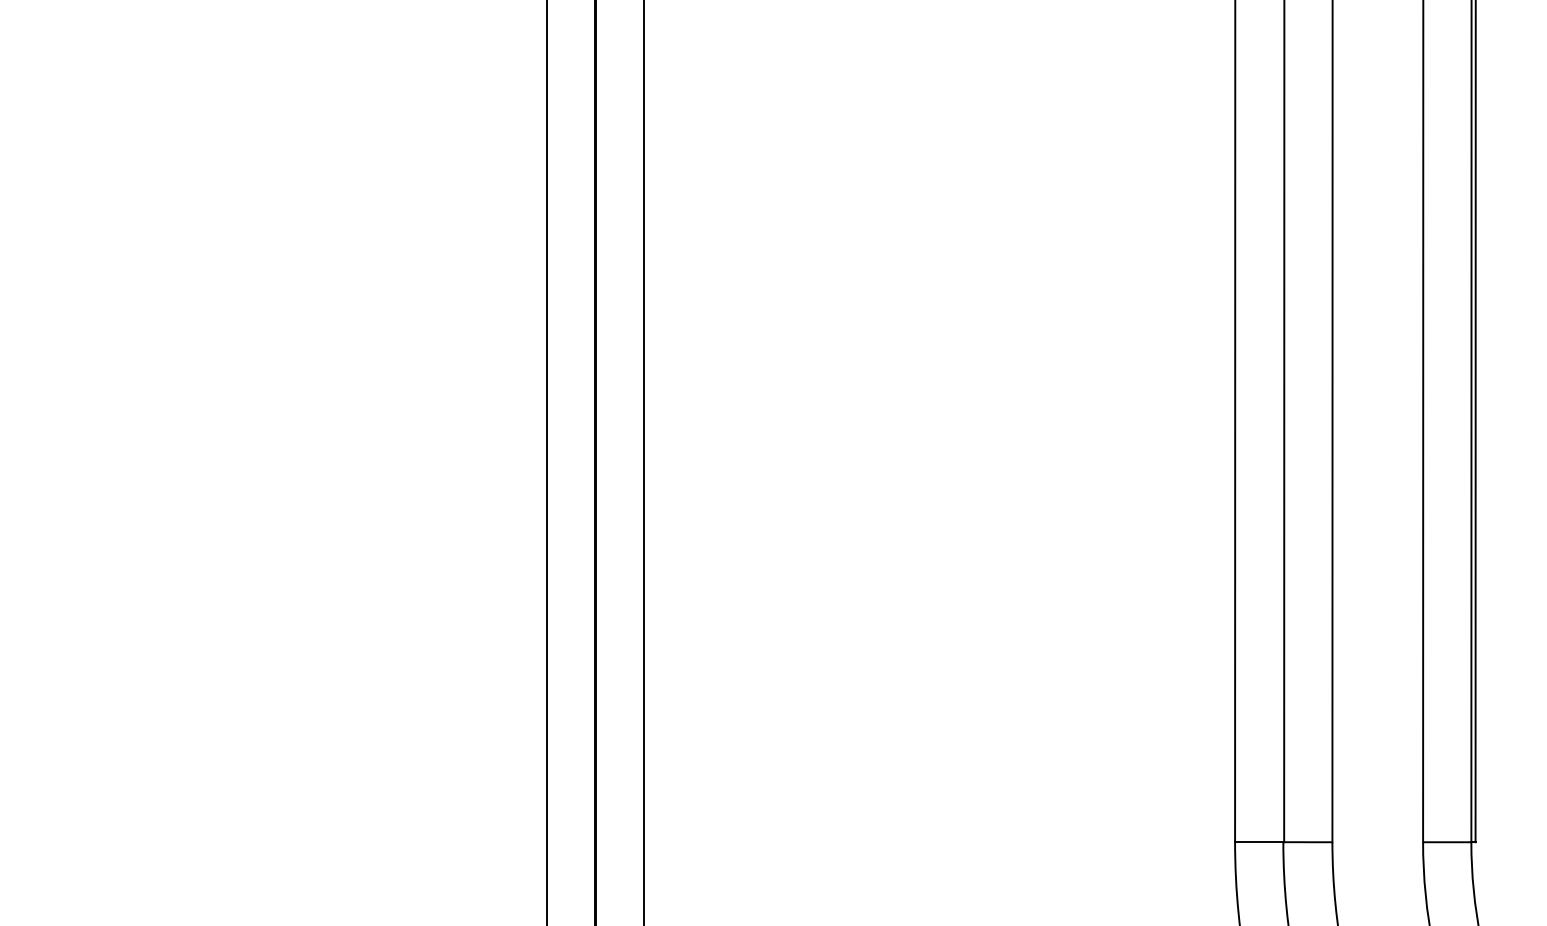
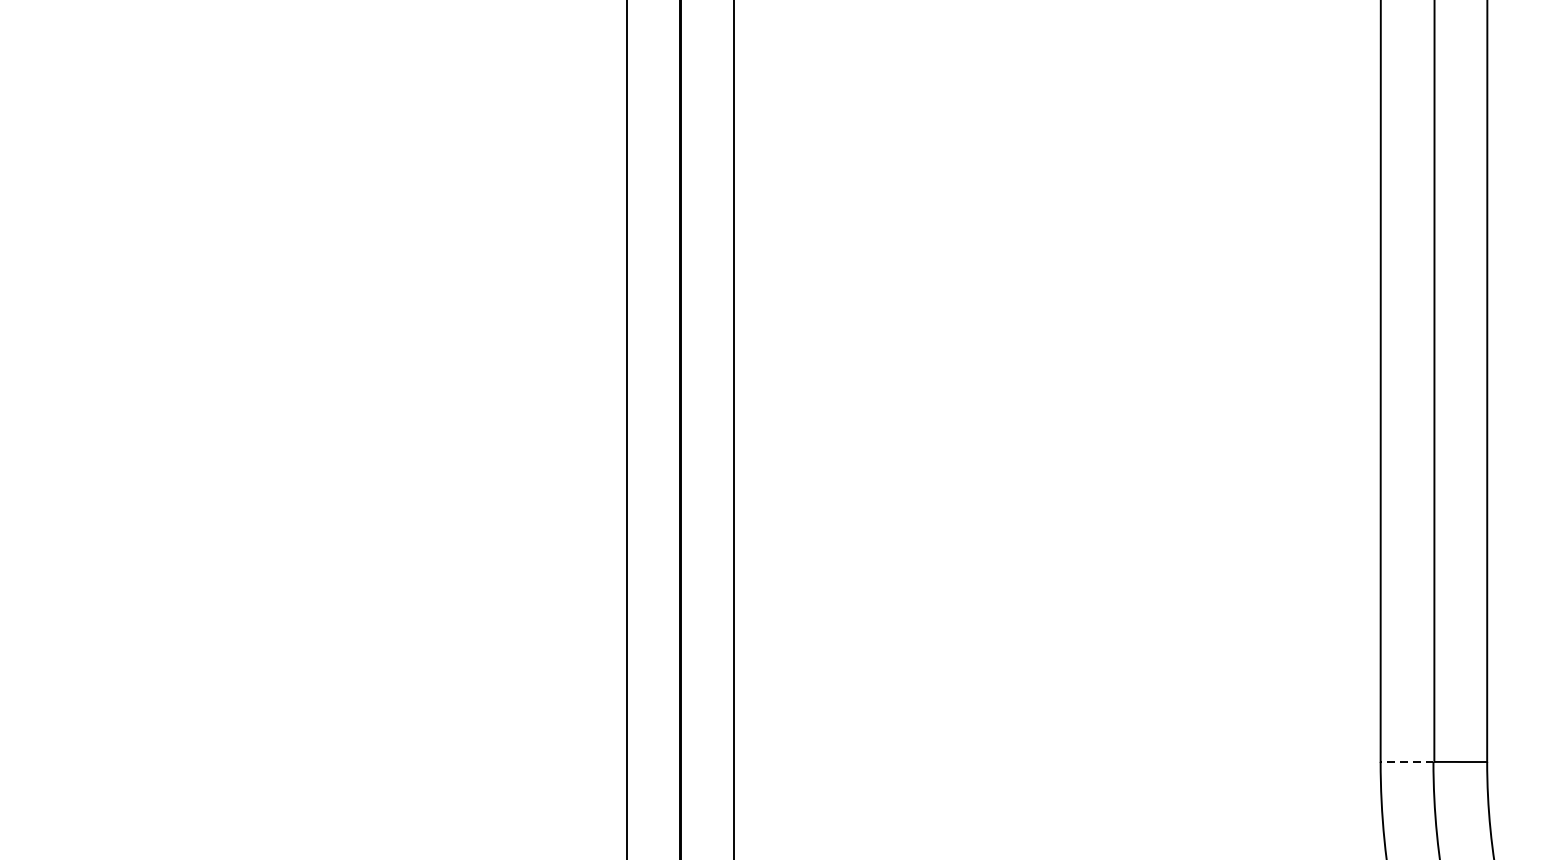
line: (1258, 842) -> (1406, 762), solid -> dashed

